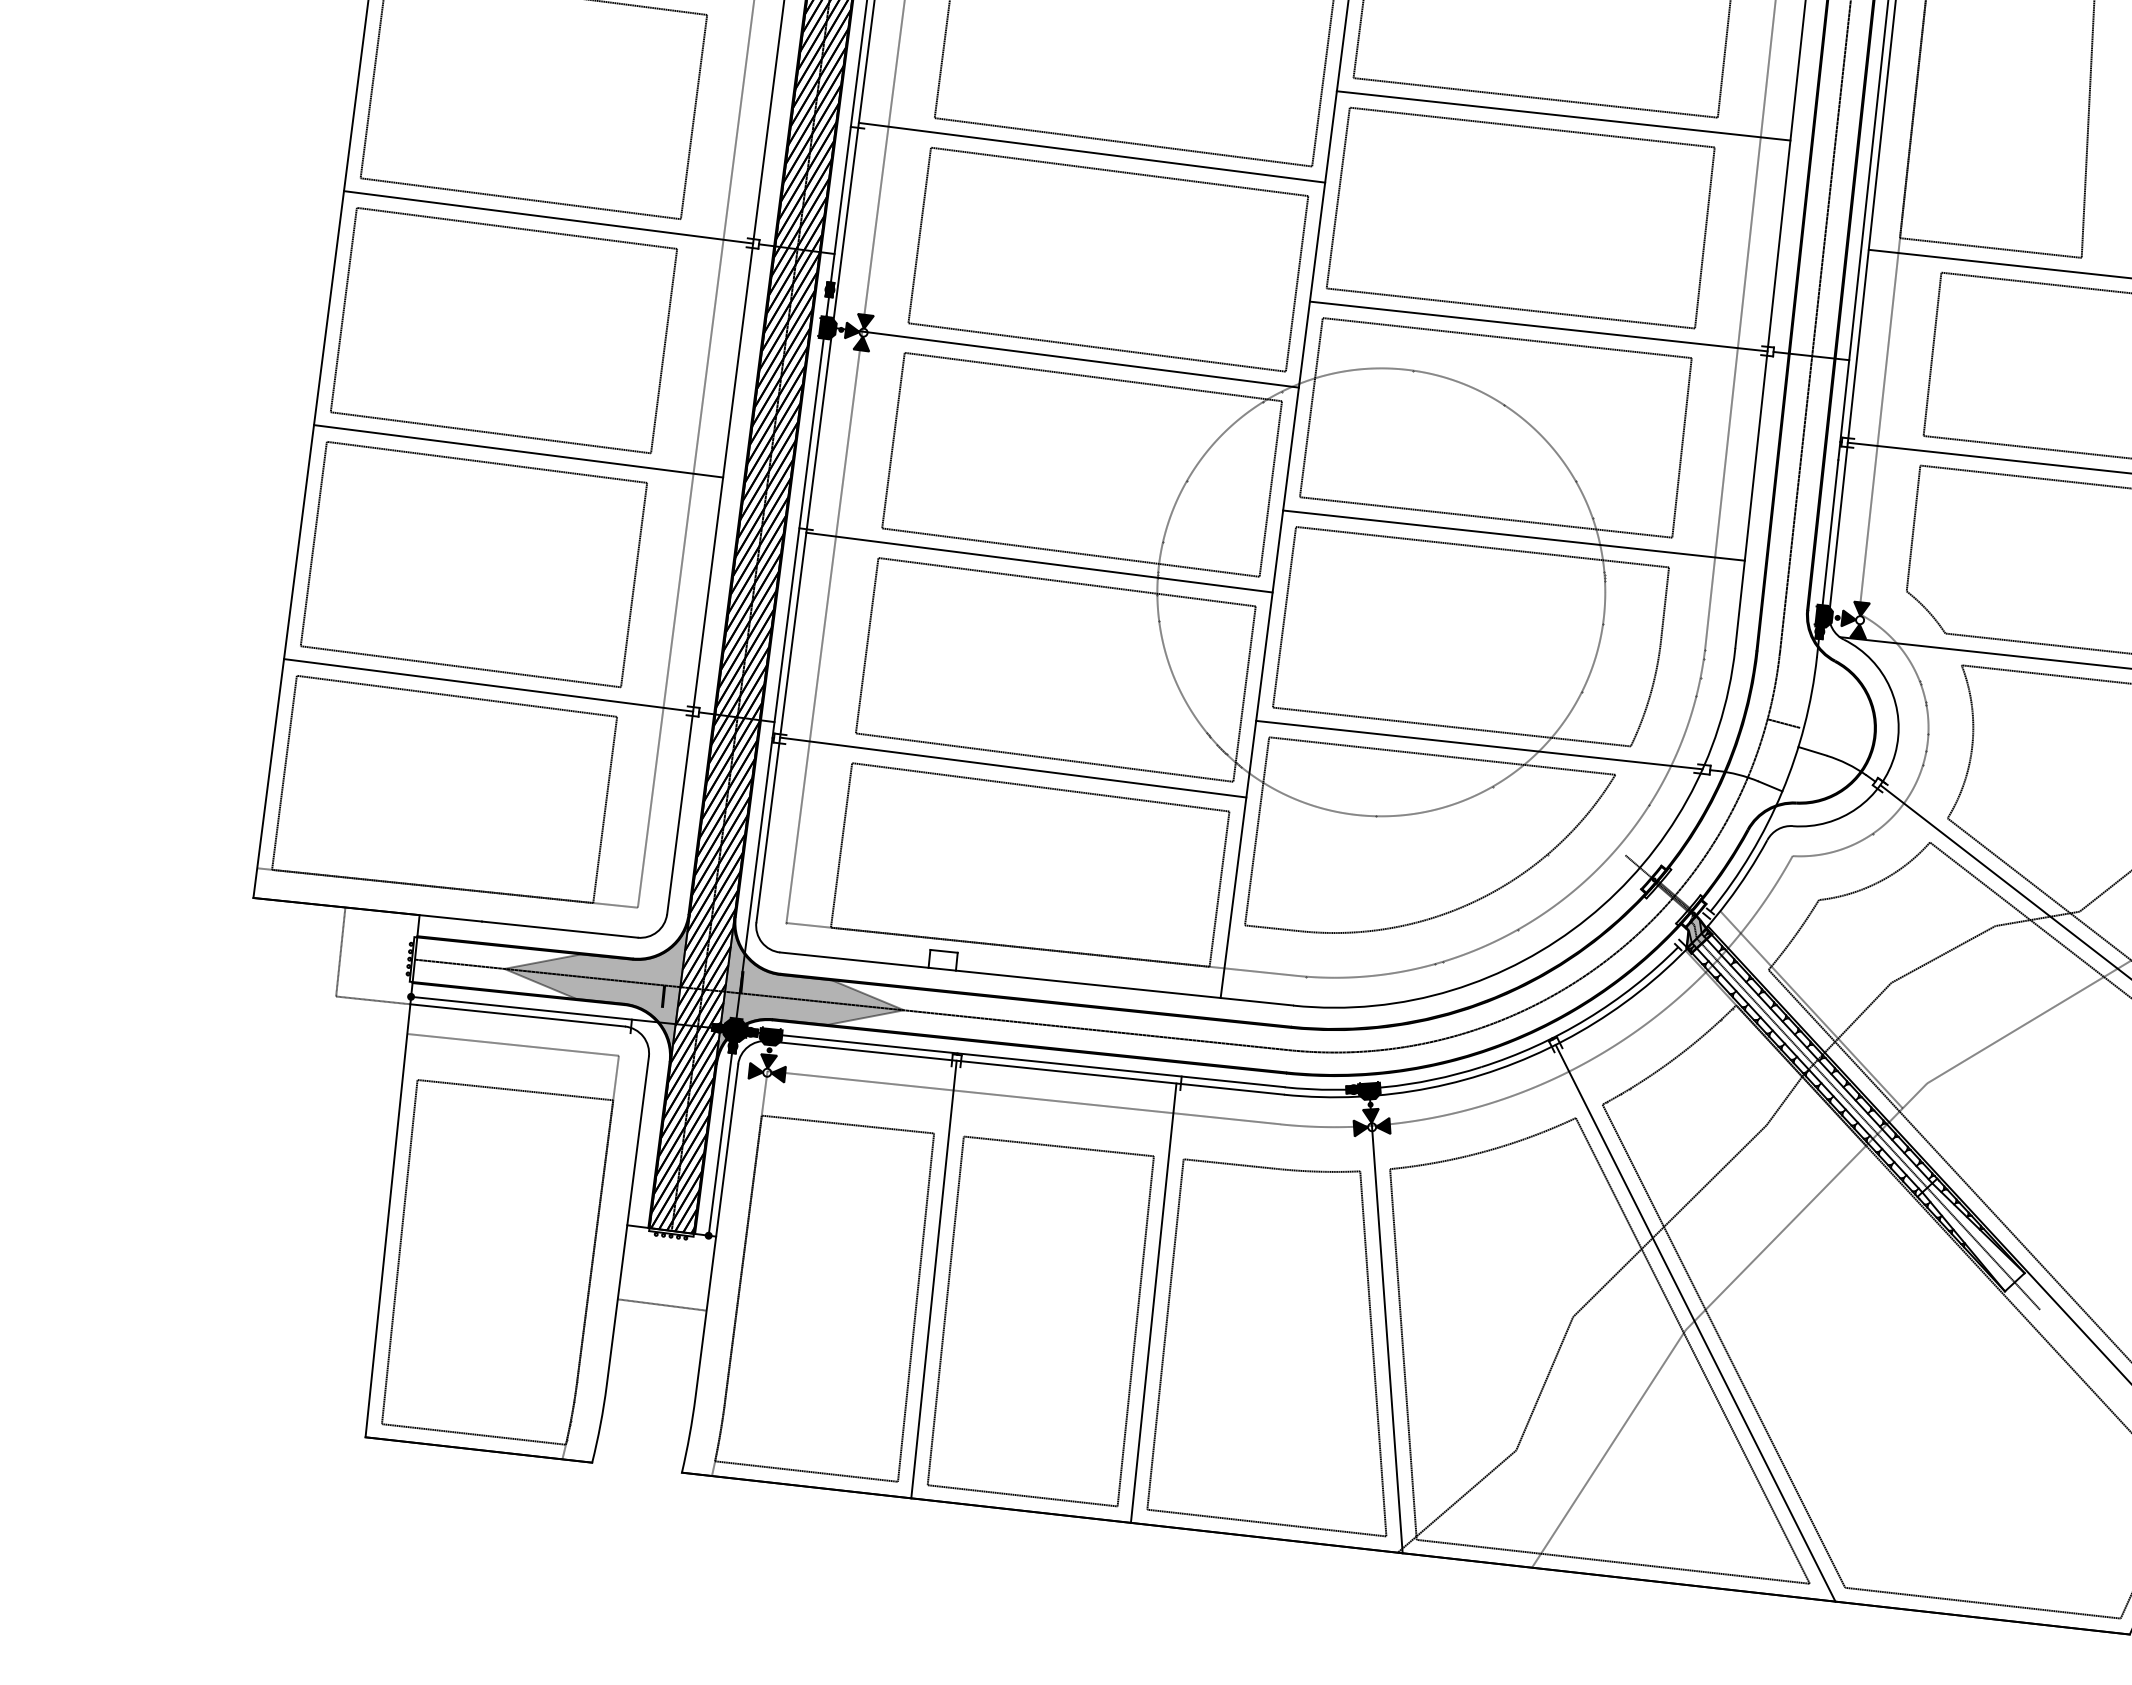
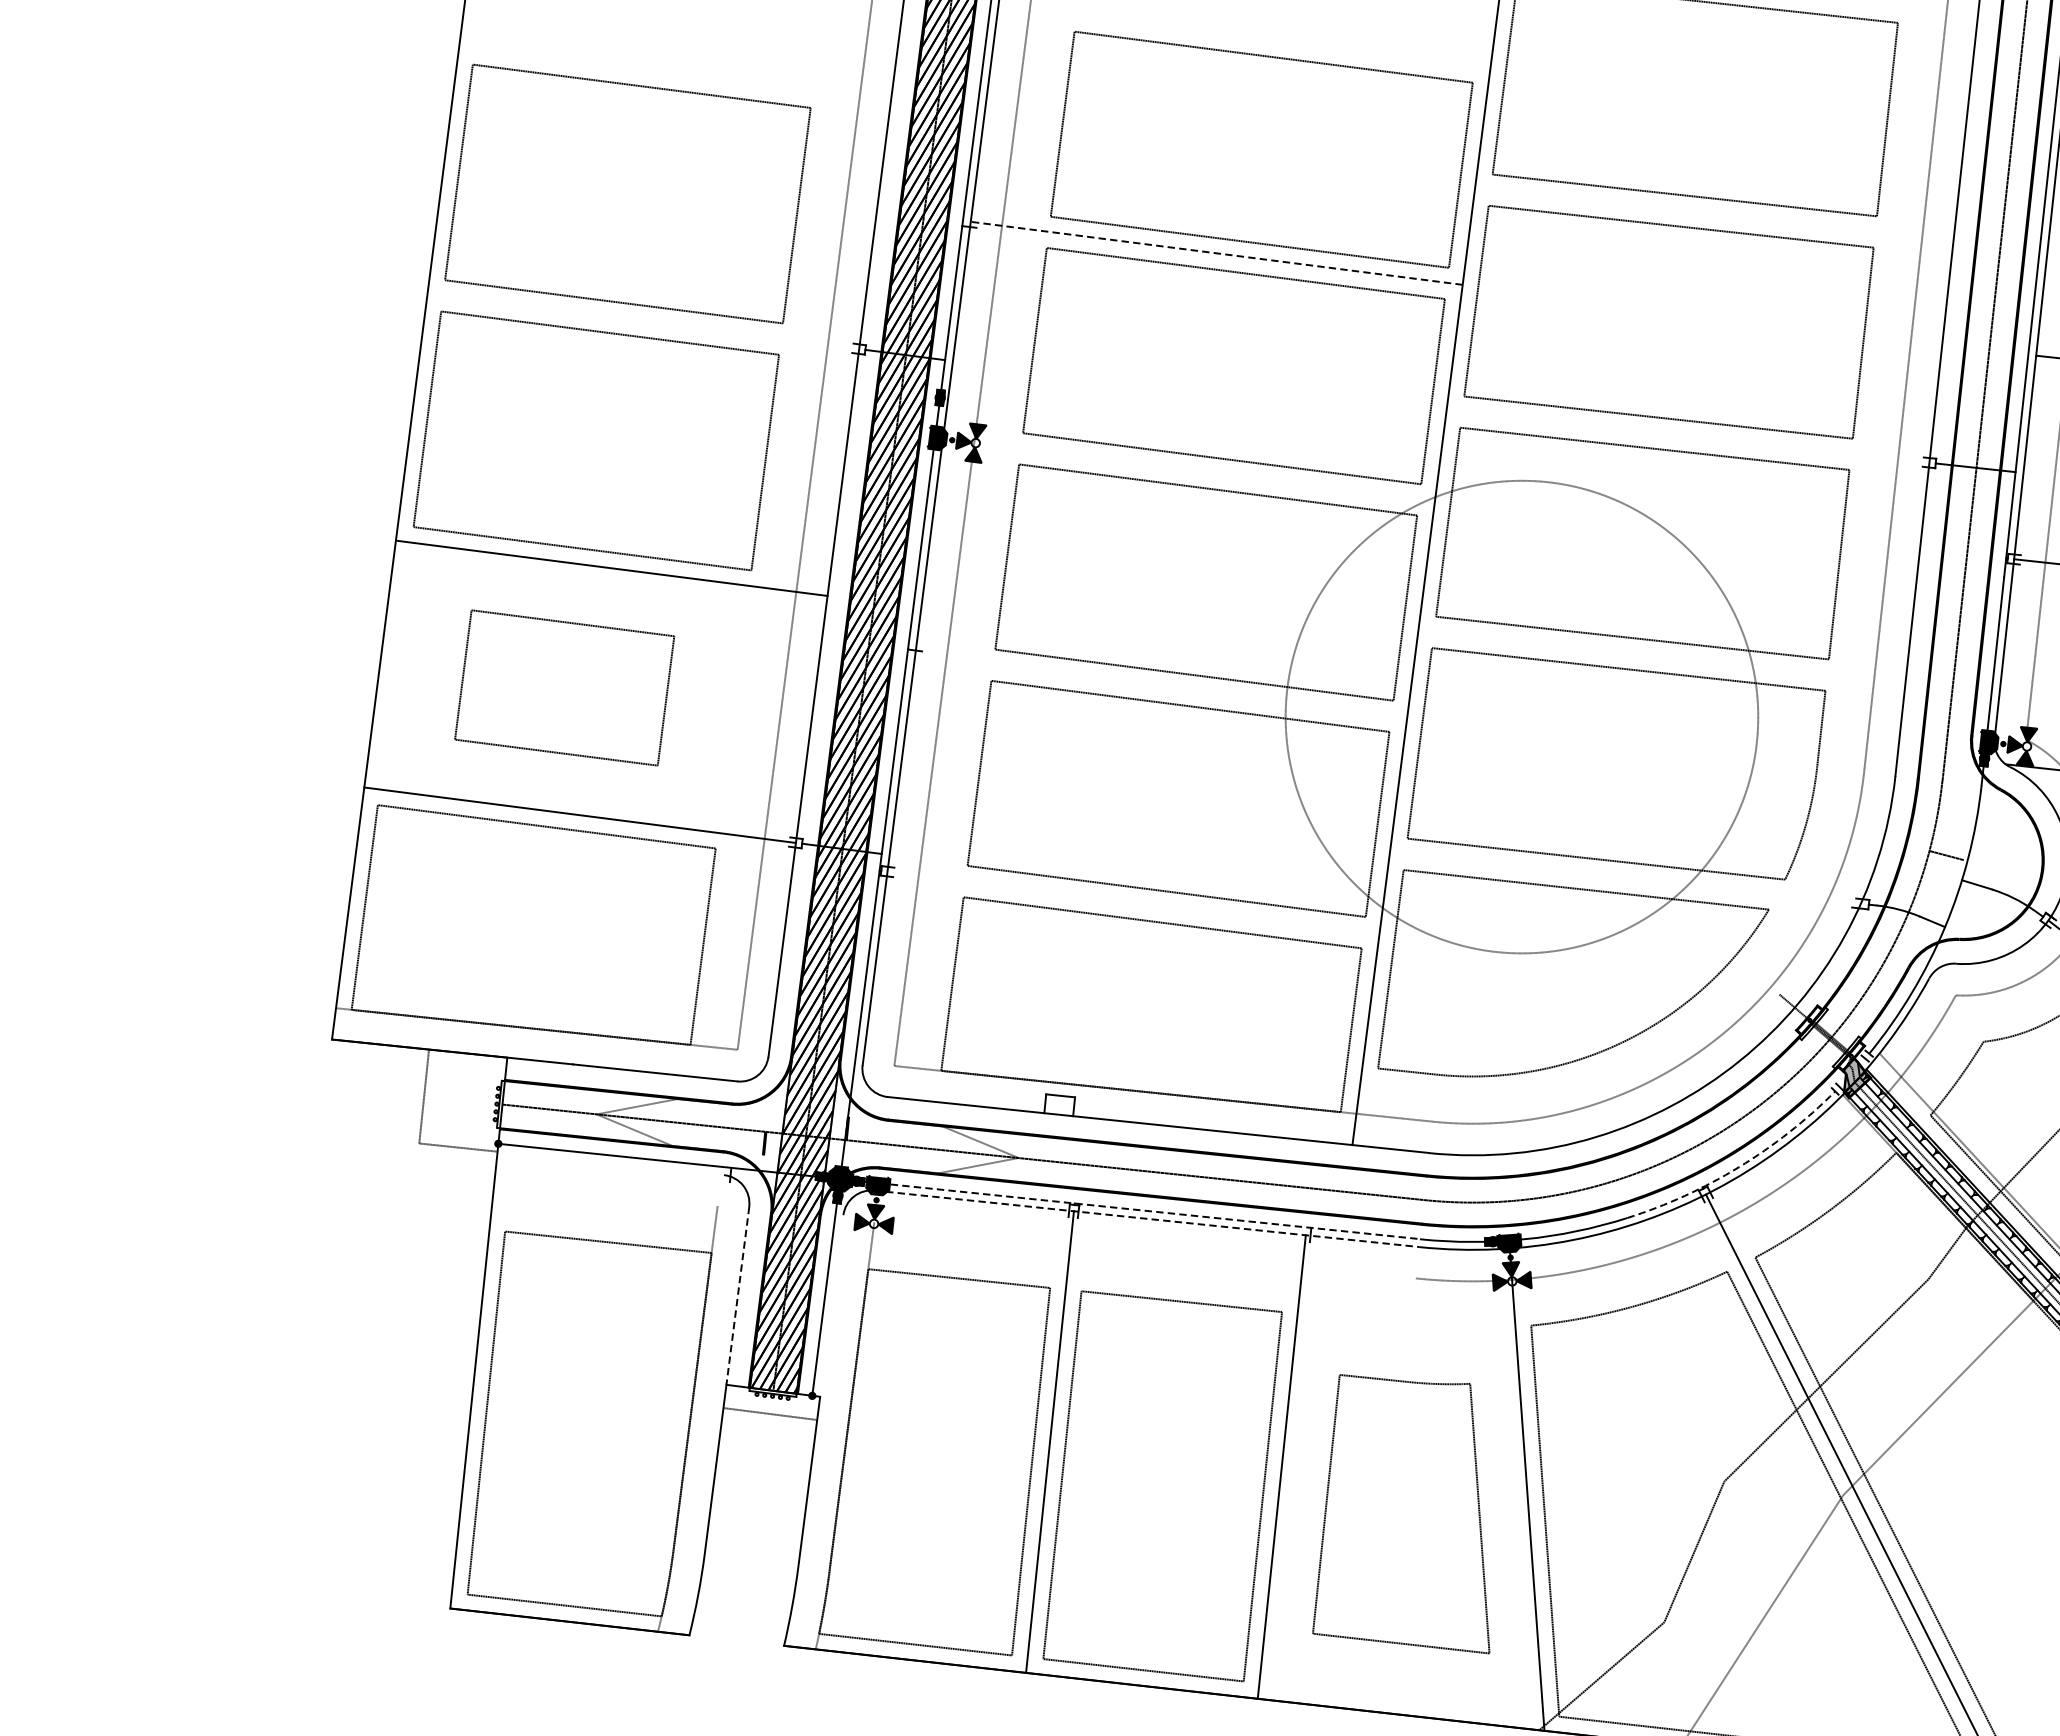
line: (1563, 115) -> (1714, 214), removed
line: (1091, 152) -> (1216, 253), solid -> dashed
line: (548, 217) -> (643, 321), removed
line: (1538, 326) -> (1687, 436), removed
line: (1065, 357) -> (1188, 469), removed
line: (1513, 535) -> (1661, 657), removed
line: (1039, 562) -> (1161, 685), removed
part: (473, 564) -> (564, 687), size x0.6
line: (1479, 744) -> (1625, 877), removed
line: (1013, 767) -> (1133, 901), removed
fill: (596, 988) -> (693, 1135), removed
fill: (809, 990) -> (918, 1137), removed
line: (517, 1015) -> (610, 1163), removed
arc: (1587, 1019) -> (1739, 1167), solid -> dashed
line: (512, 1044) -> (605, 1194), removed
line: (1023, 1060) -> (1144, 1210), solid -> dashed
line: (1026, 1067) -> (1147, 1218), solid -> dashed
line: (1023, 1097) -> (1144, 1250), removed
line: (638, 1141) -> (738, 1296), solid -> dashed
line: (727, 1150) -> (832, 1305), removed
line: (661, 1304) -> (769, 1413), moved
part: (1266, 1347) -> (1400, 1513), size x0.7

